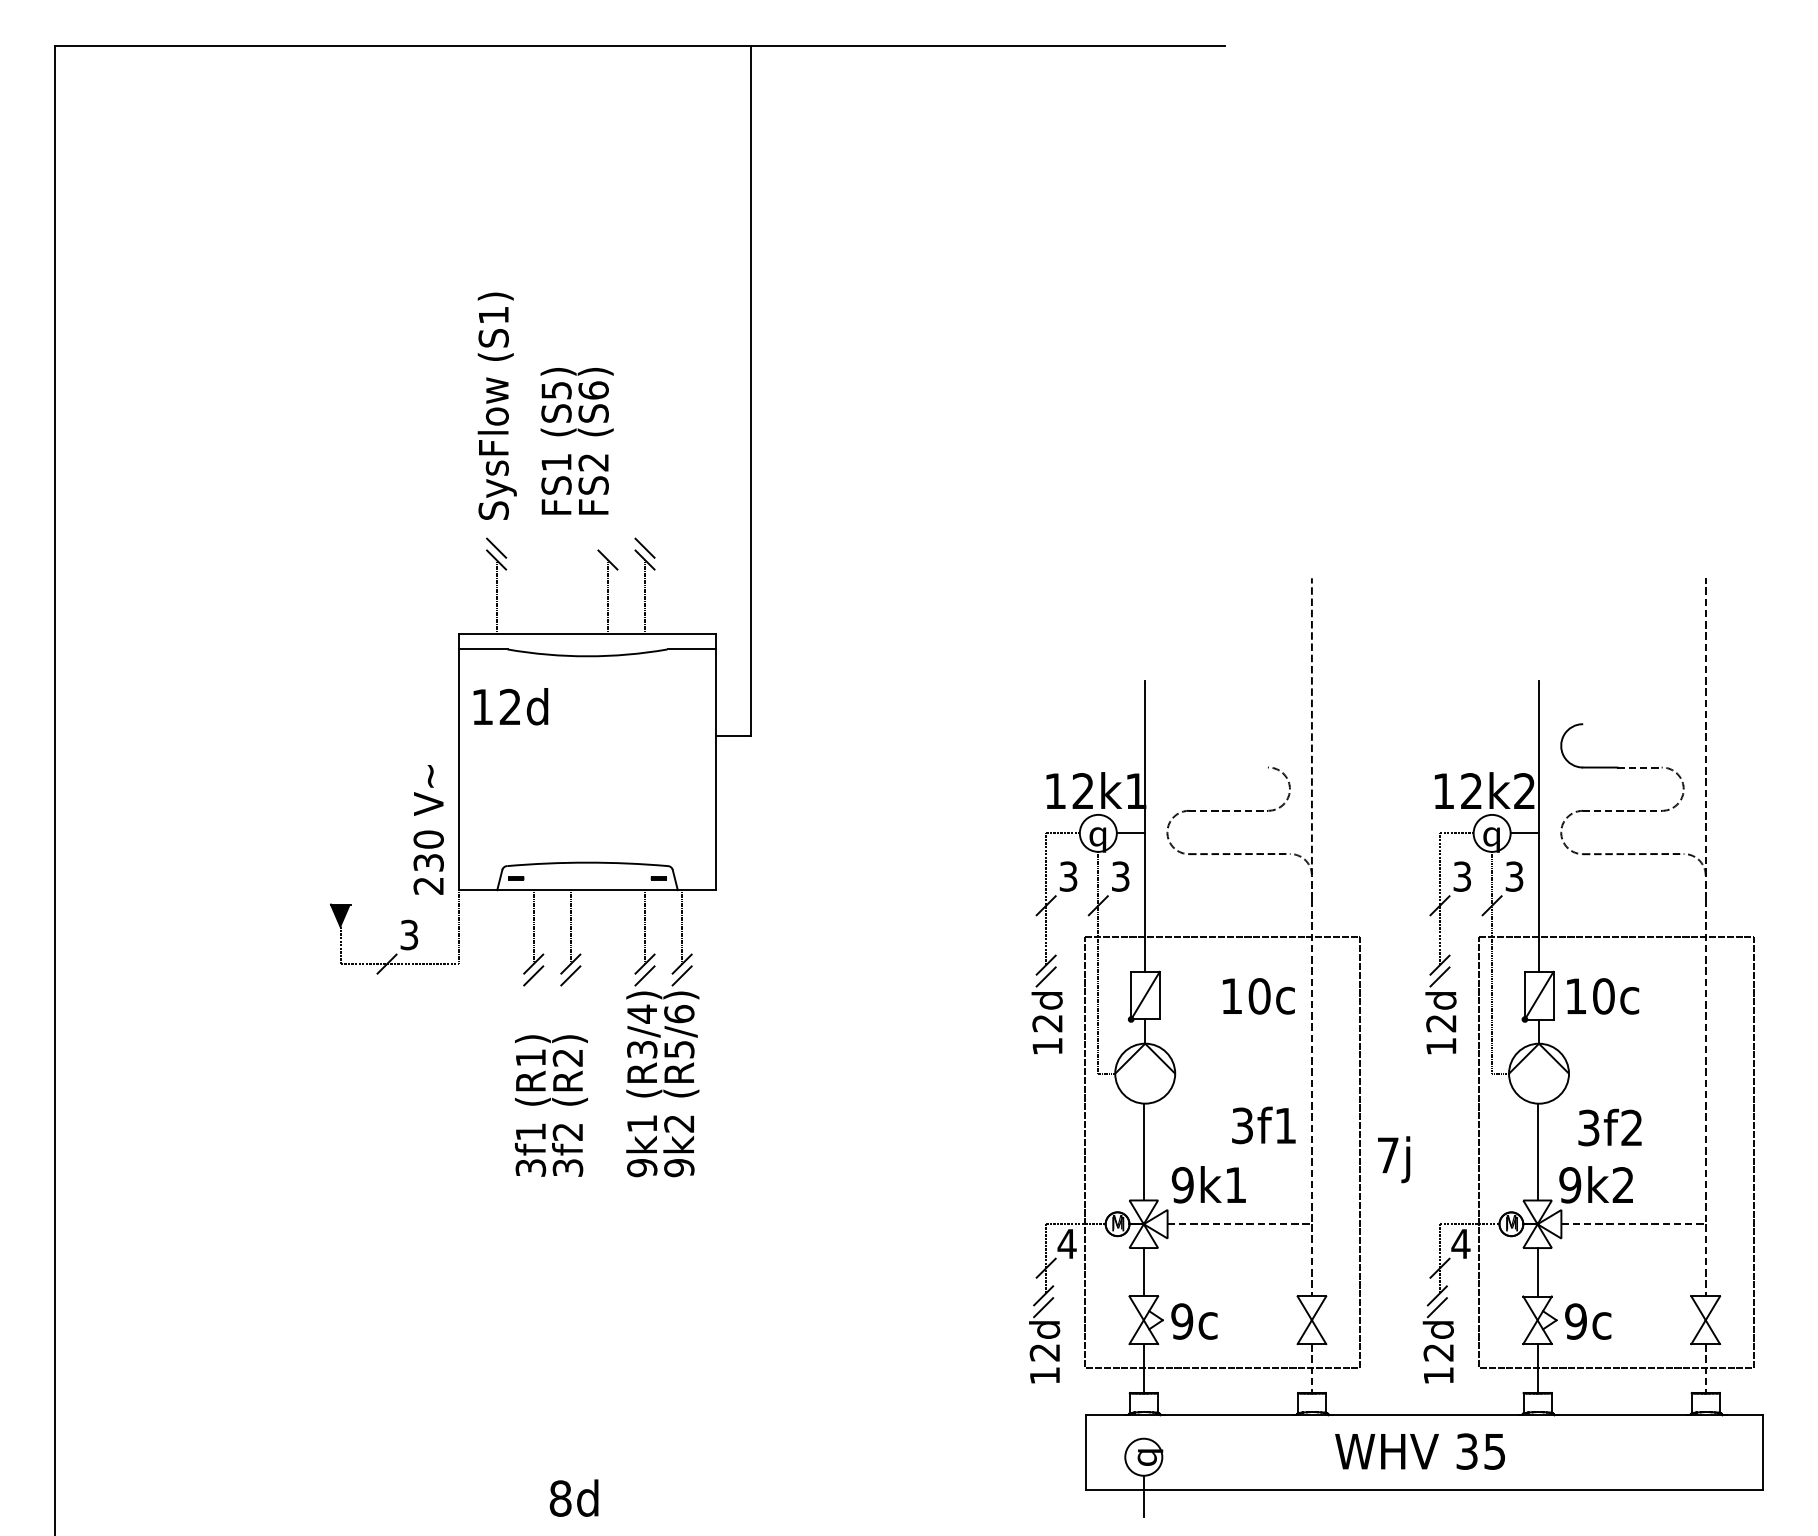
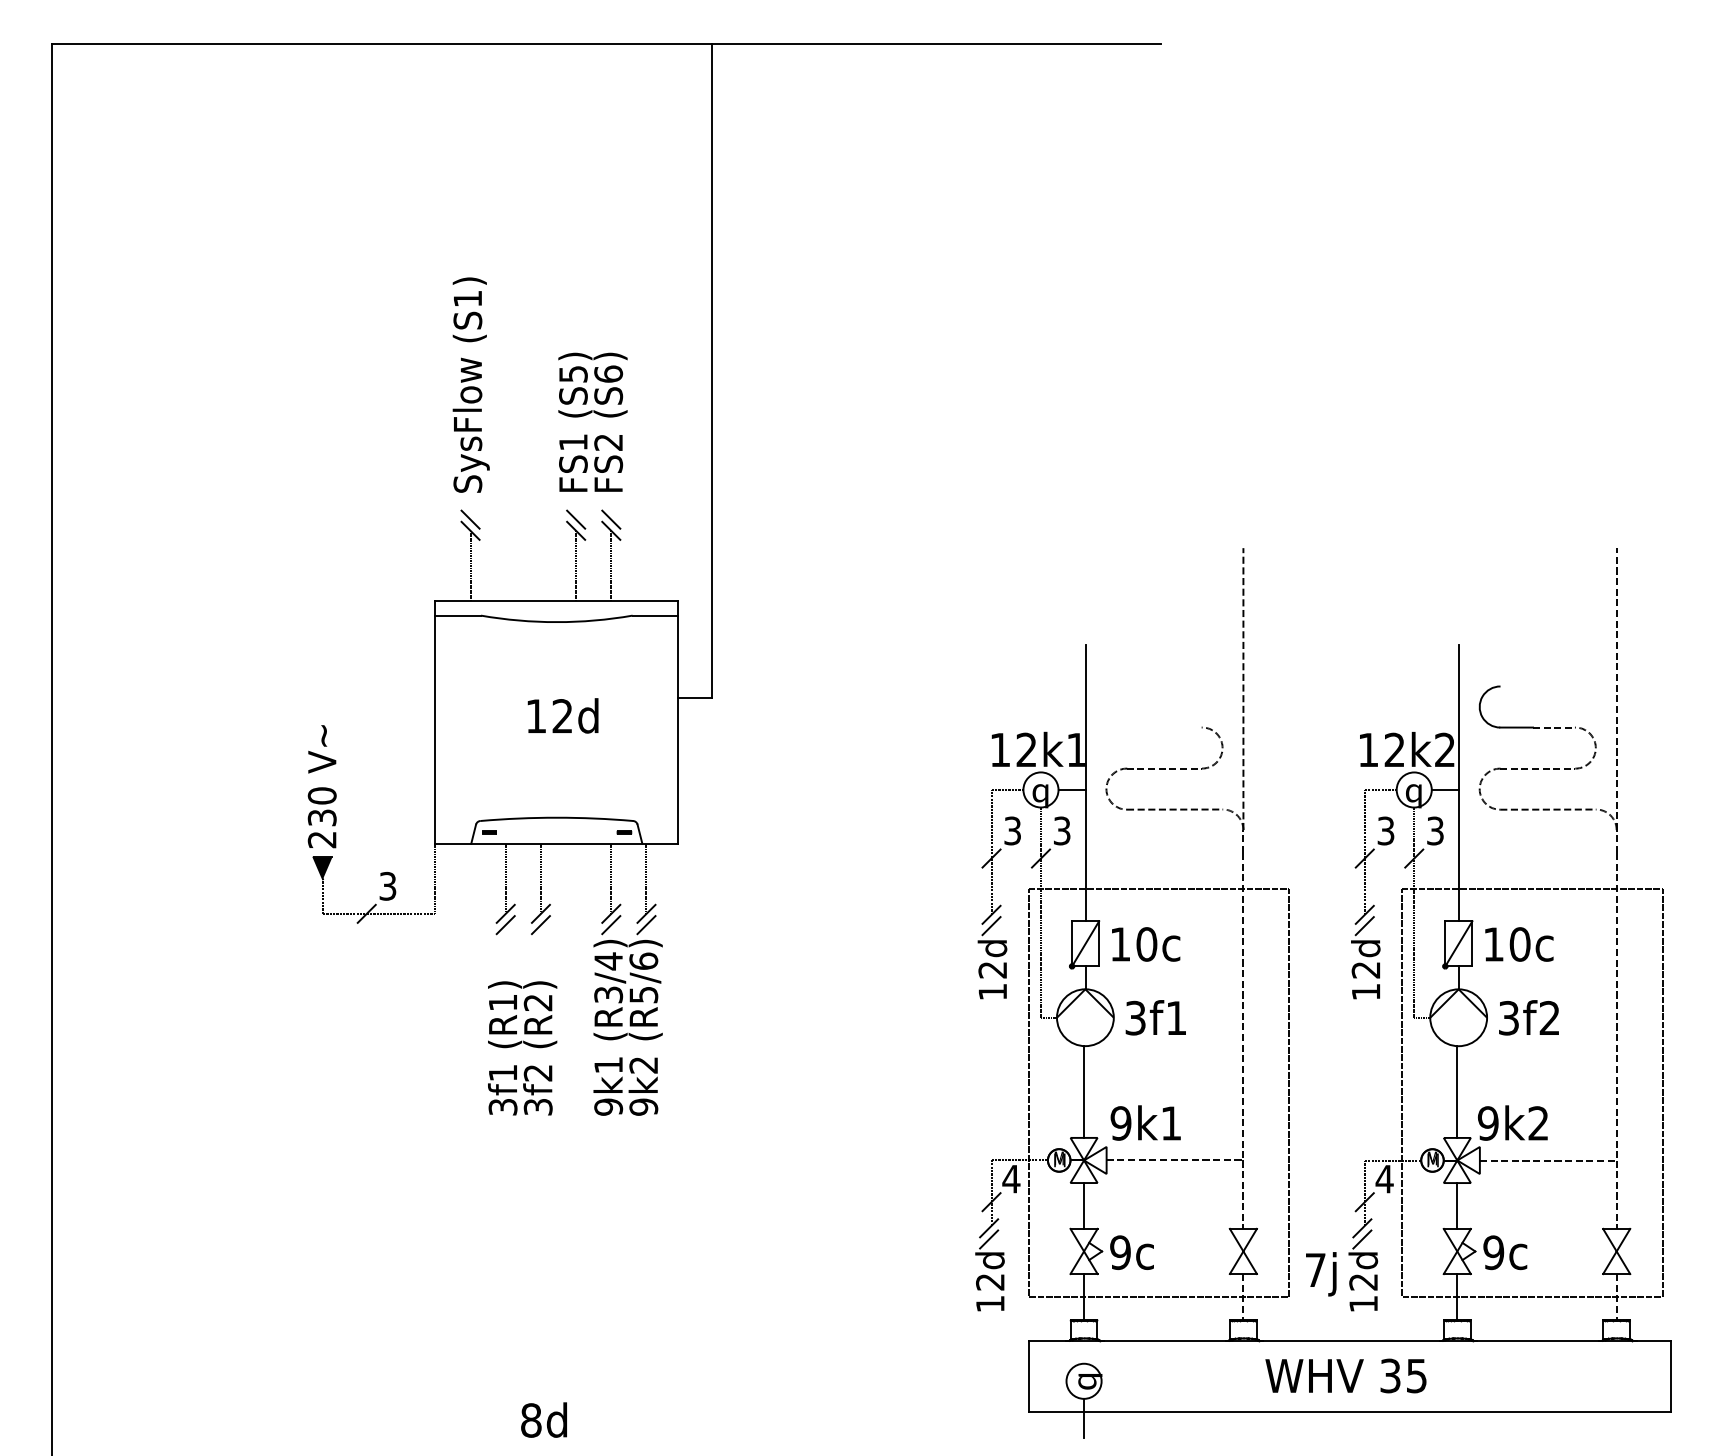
text: (576, 440) -> (592, 421), moved
line: (608, 548) -> (576, 519), added
text: (510, 706) -> (562, 715), moved
text: (427, 829) -> (321, 786), moved
text: (1259, 996) -> (1146, 944), moved
text: (1263, 1125) -> (1155, 1017), moved
text: (1609, 1127) -> (1528, 1017), moved
text: (1394, 1159) -> (1321, 1274), moved

